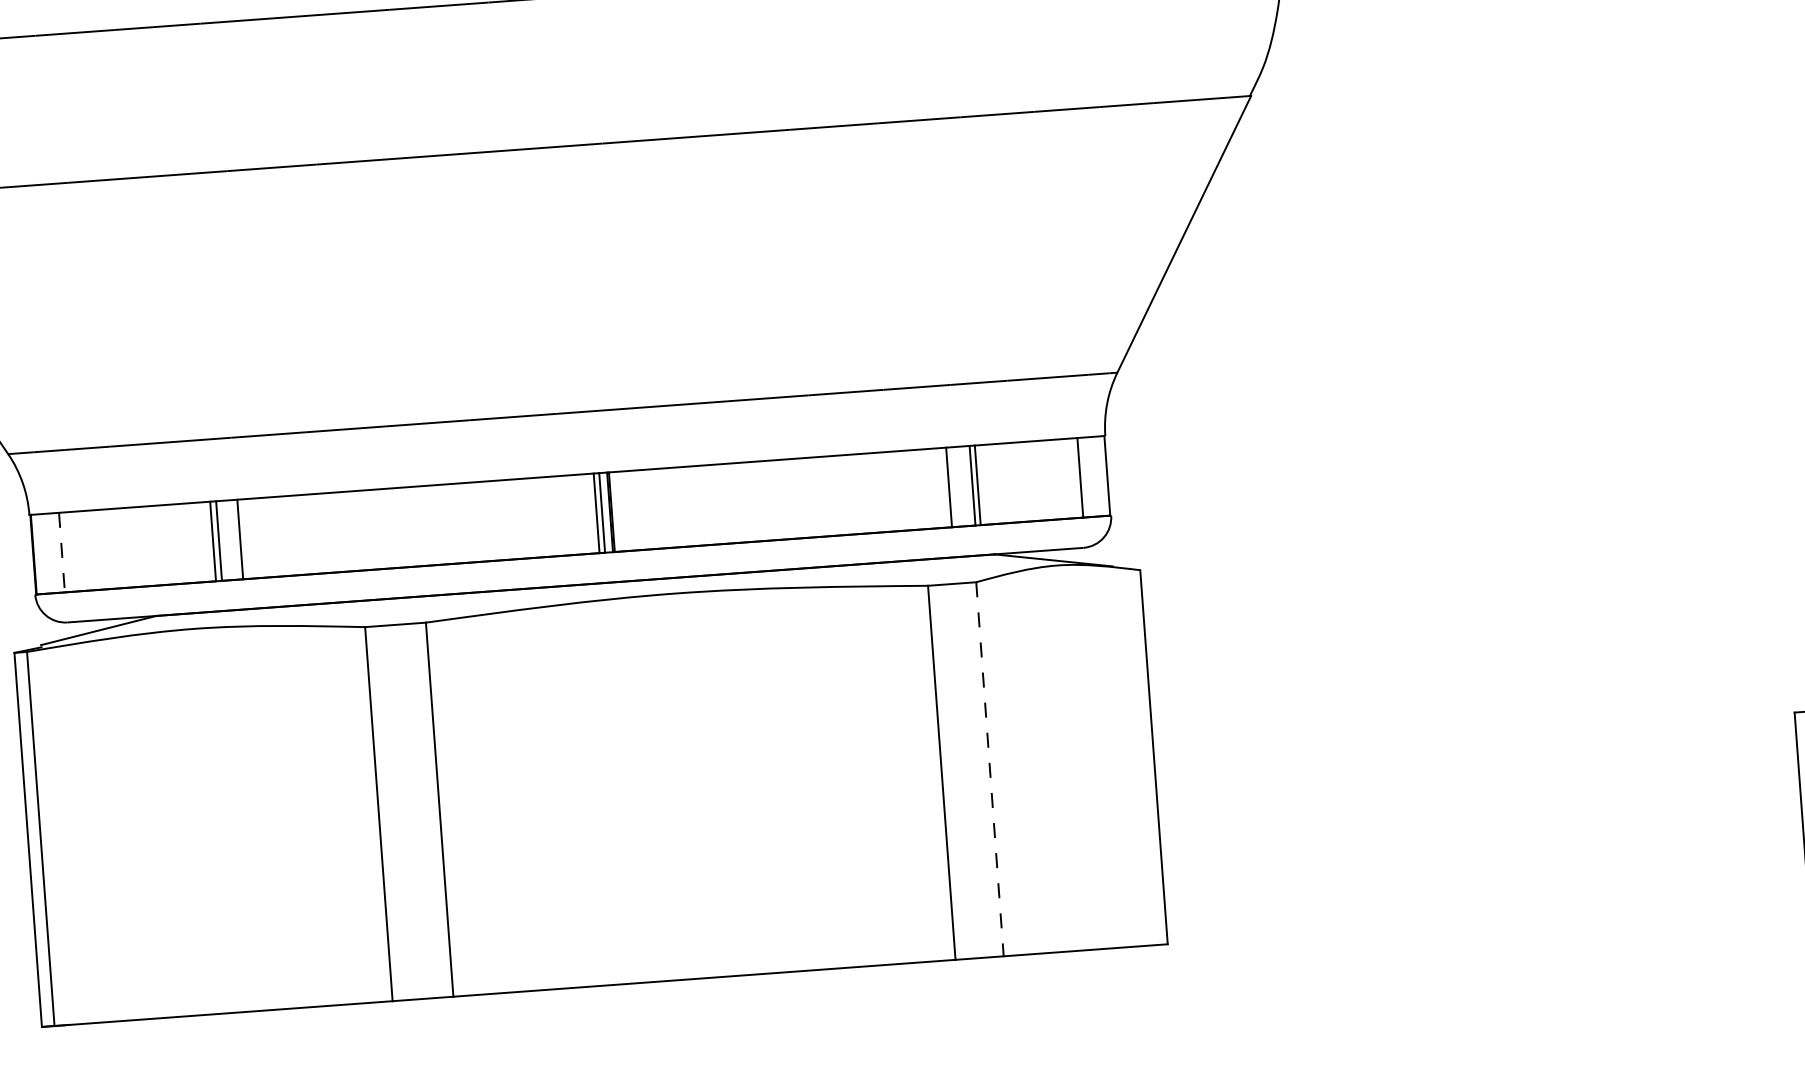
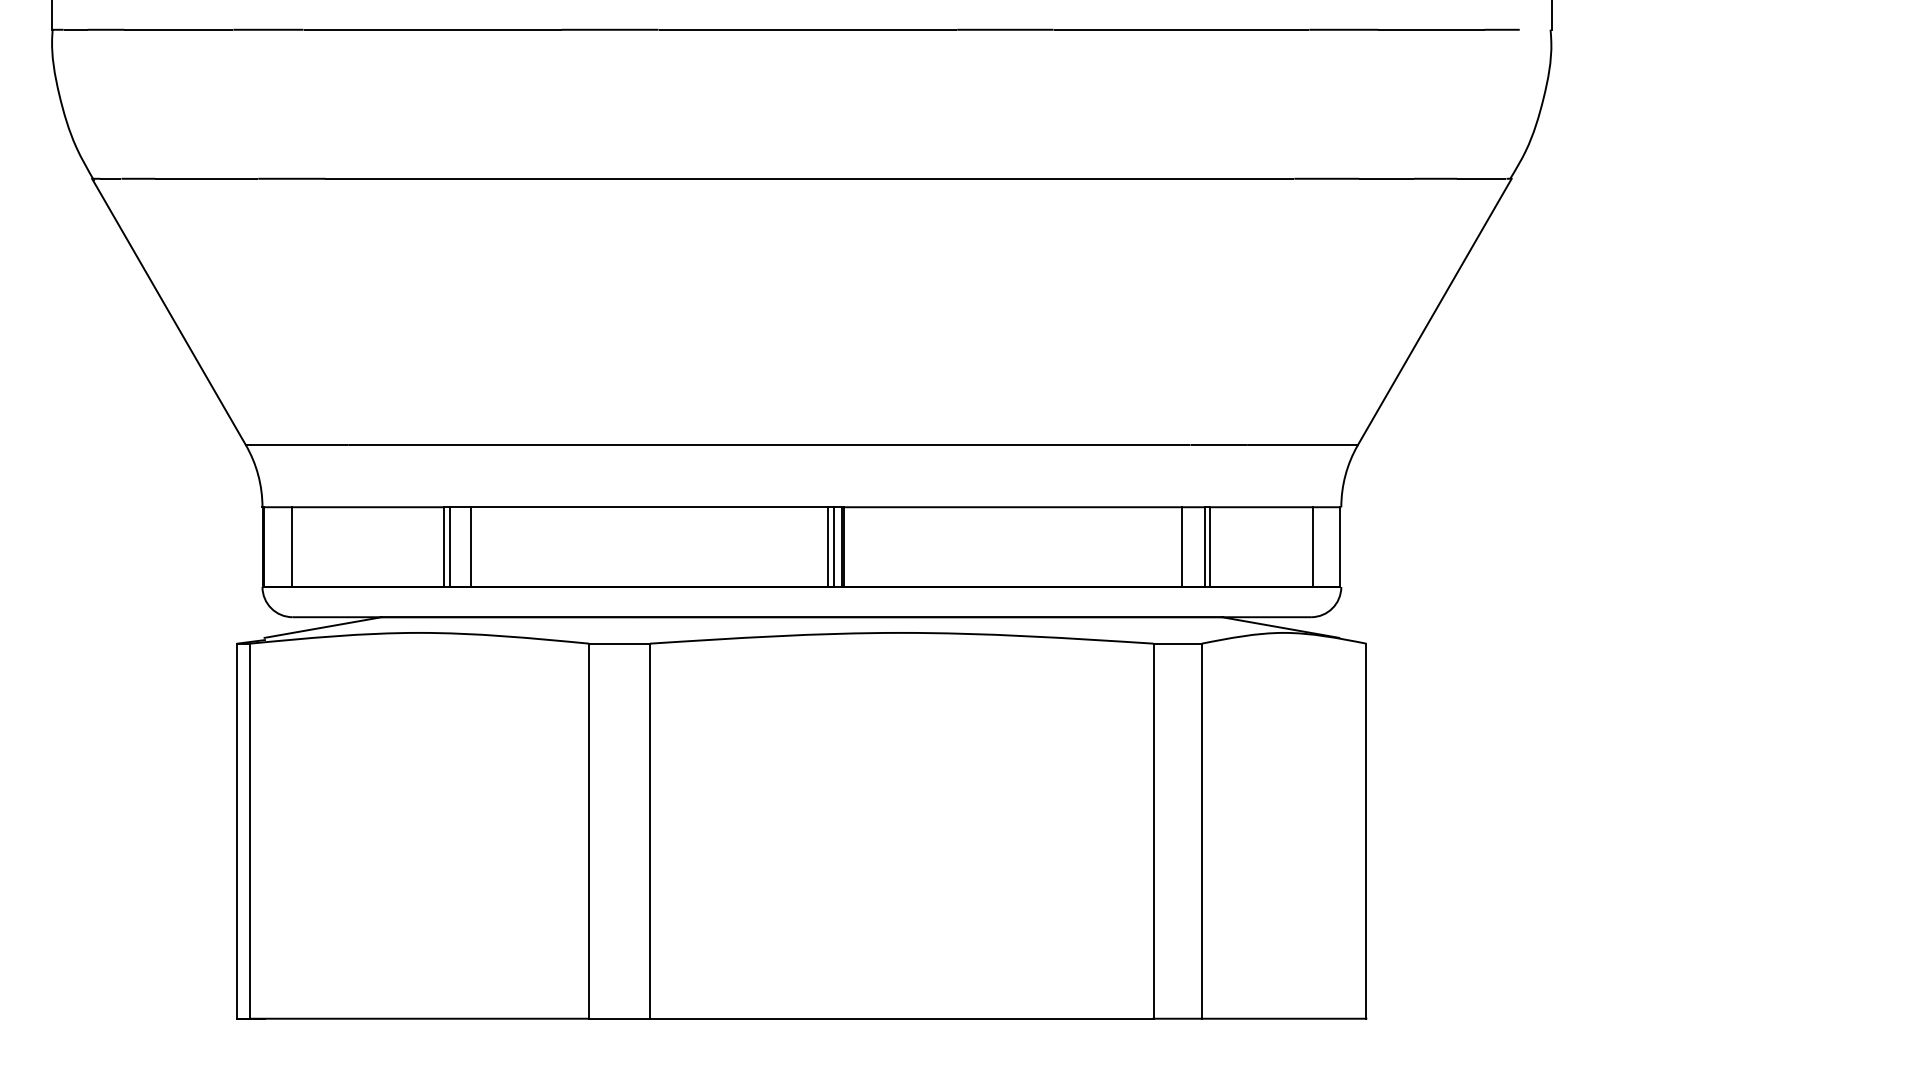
line: (62, 552) -> (292, 547), dashed -> solid
line: (989, 769) -> (1201, 831), dashed -> solid

